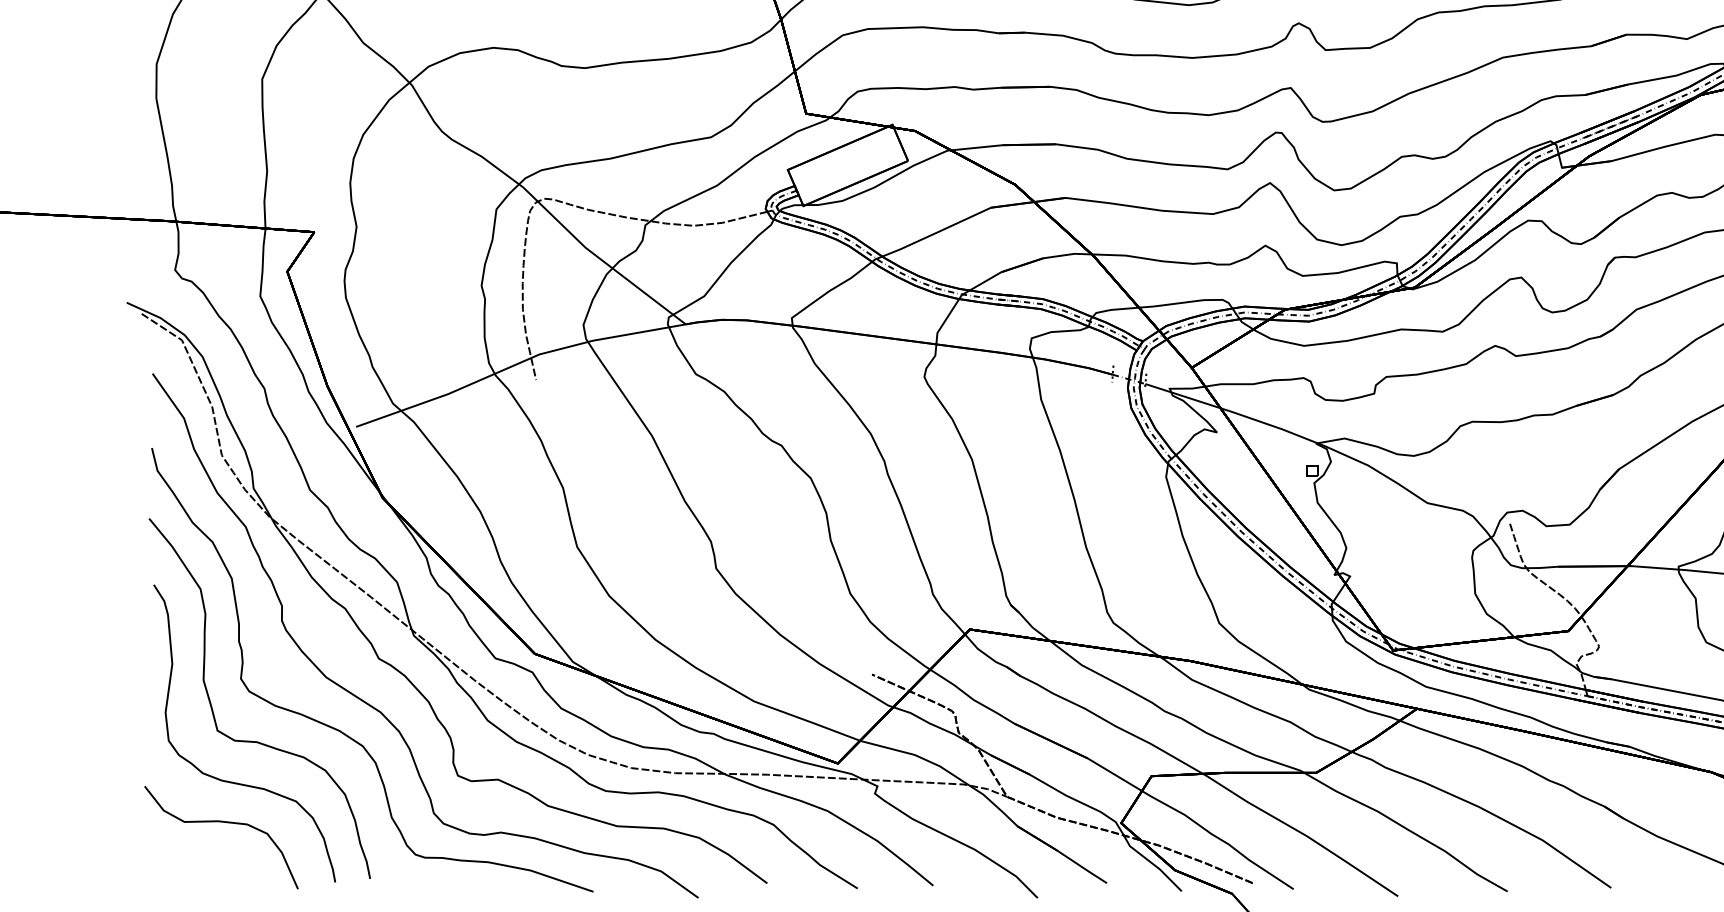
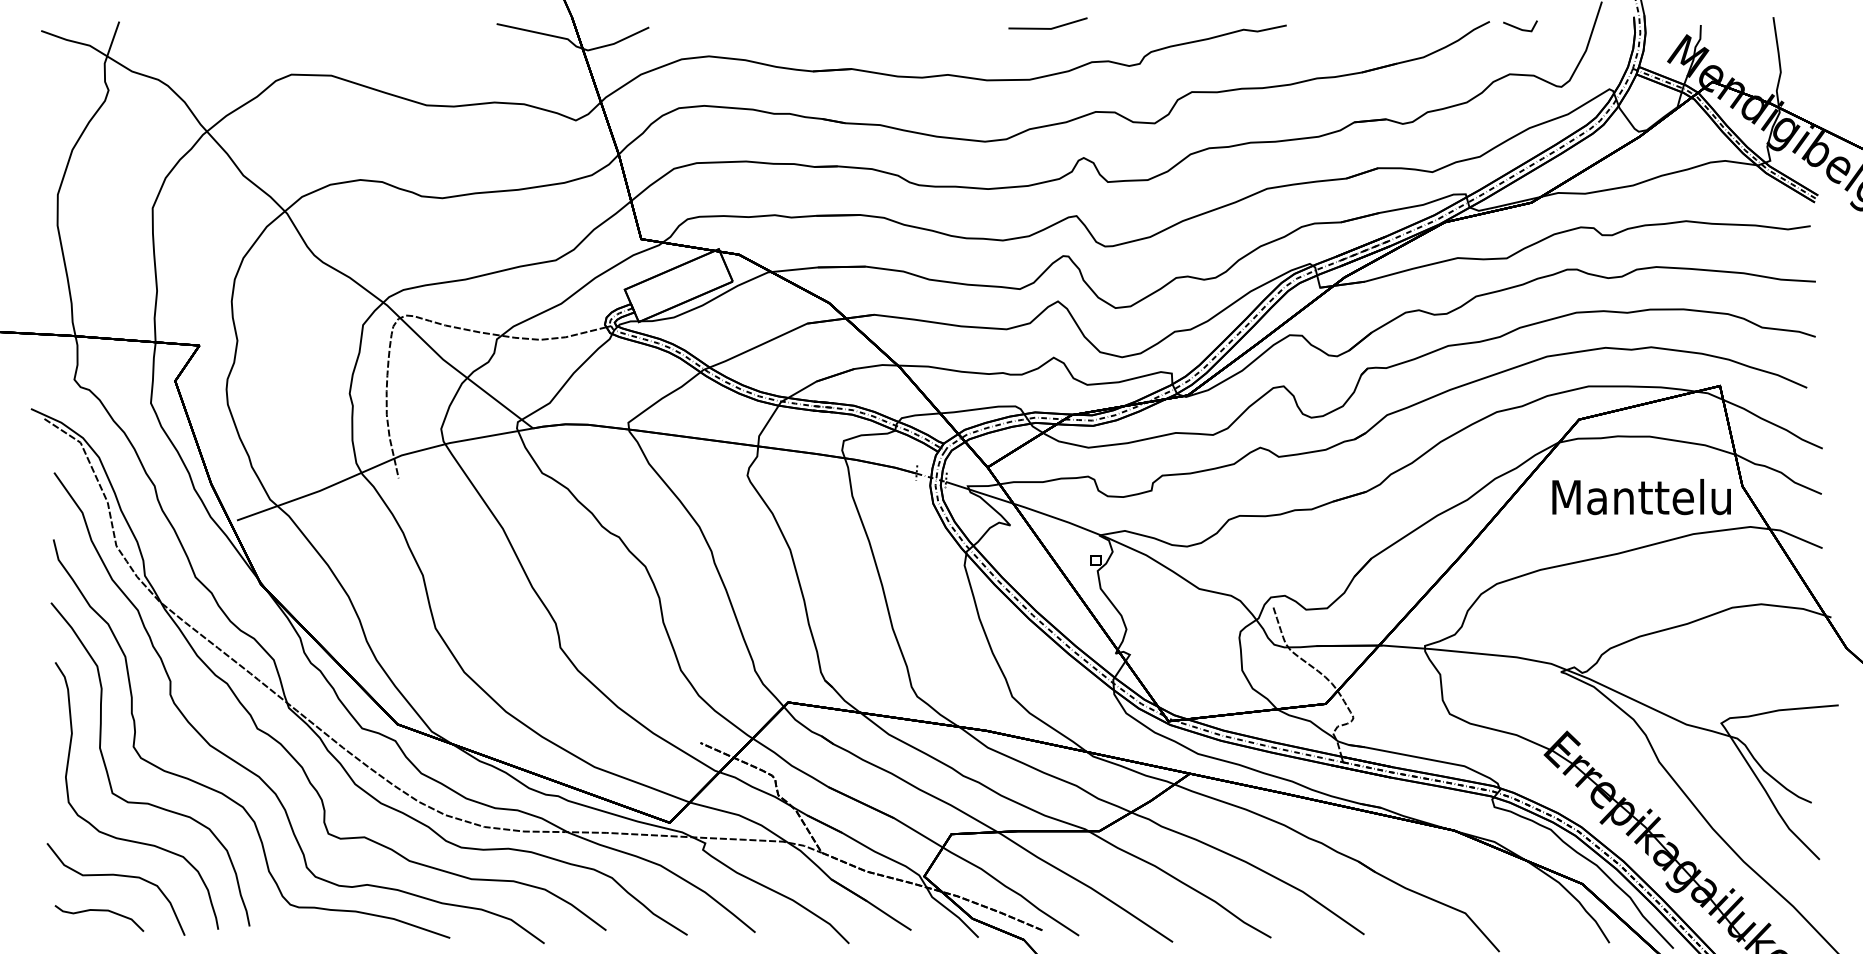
curve: (203, 862) -> (99, 911), added

